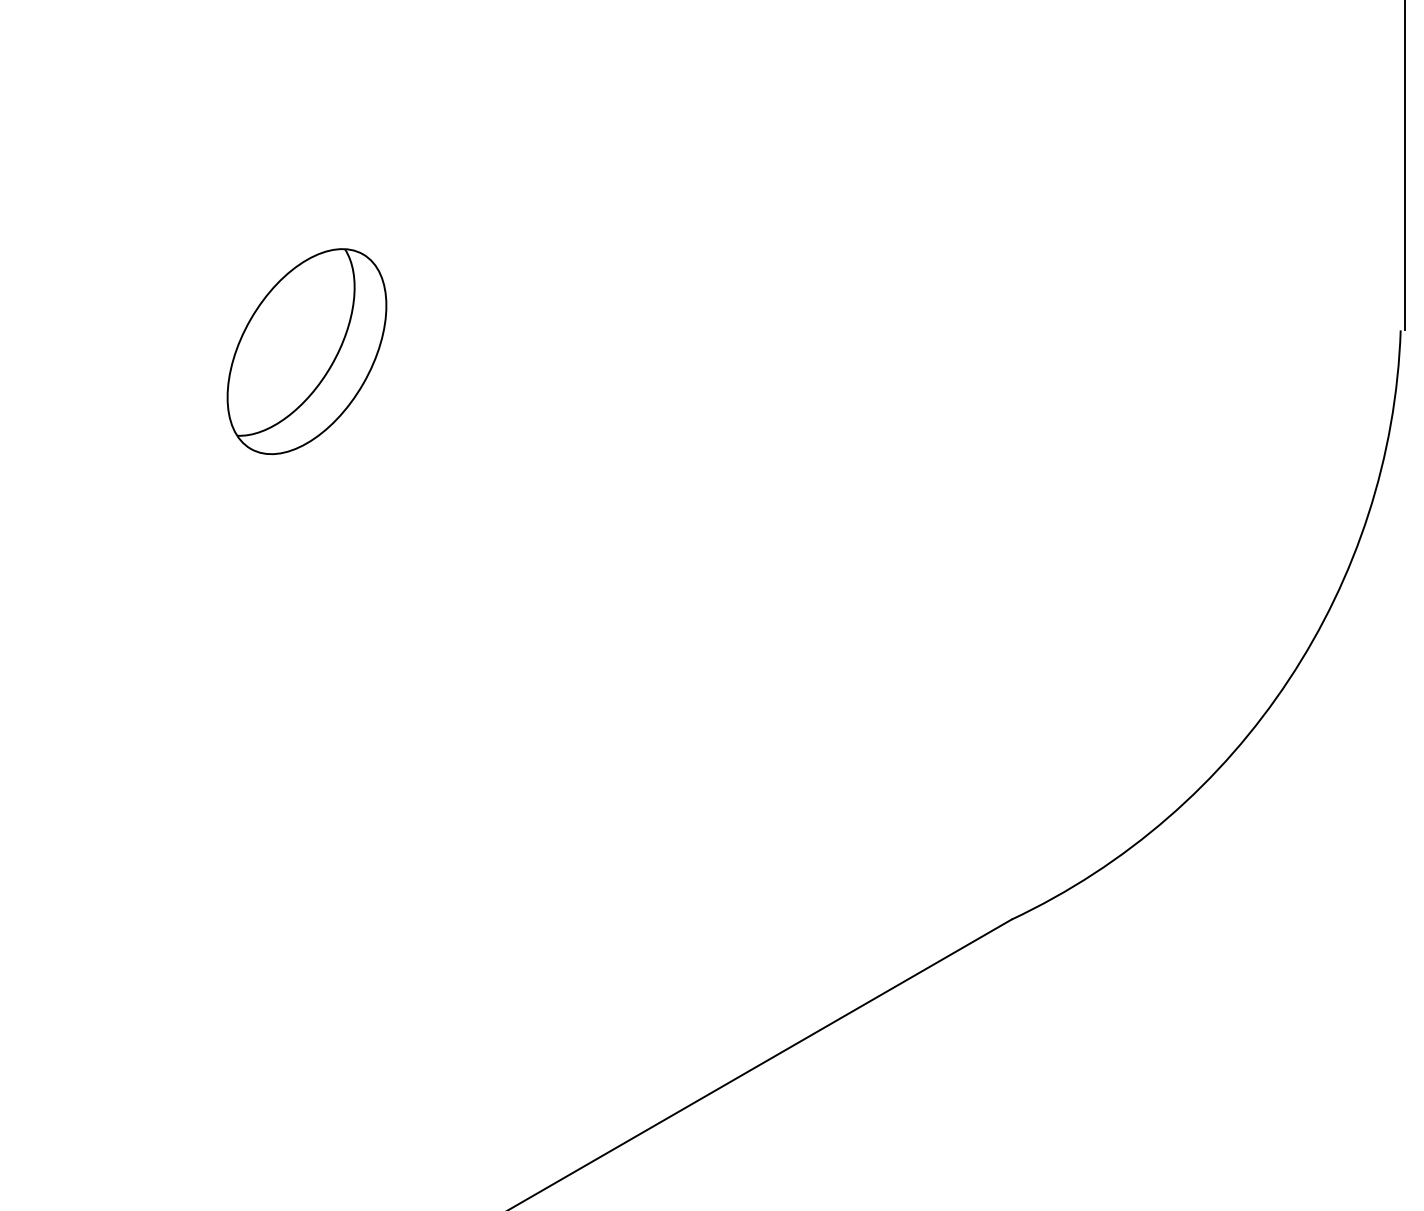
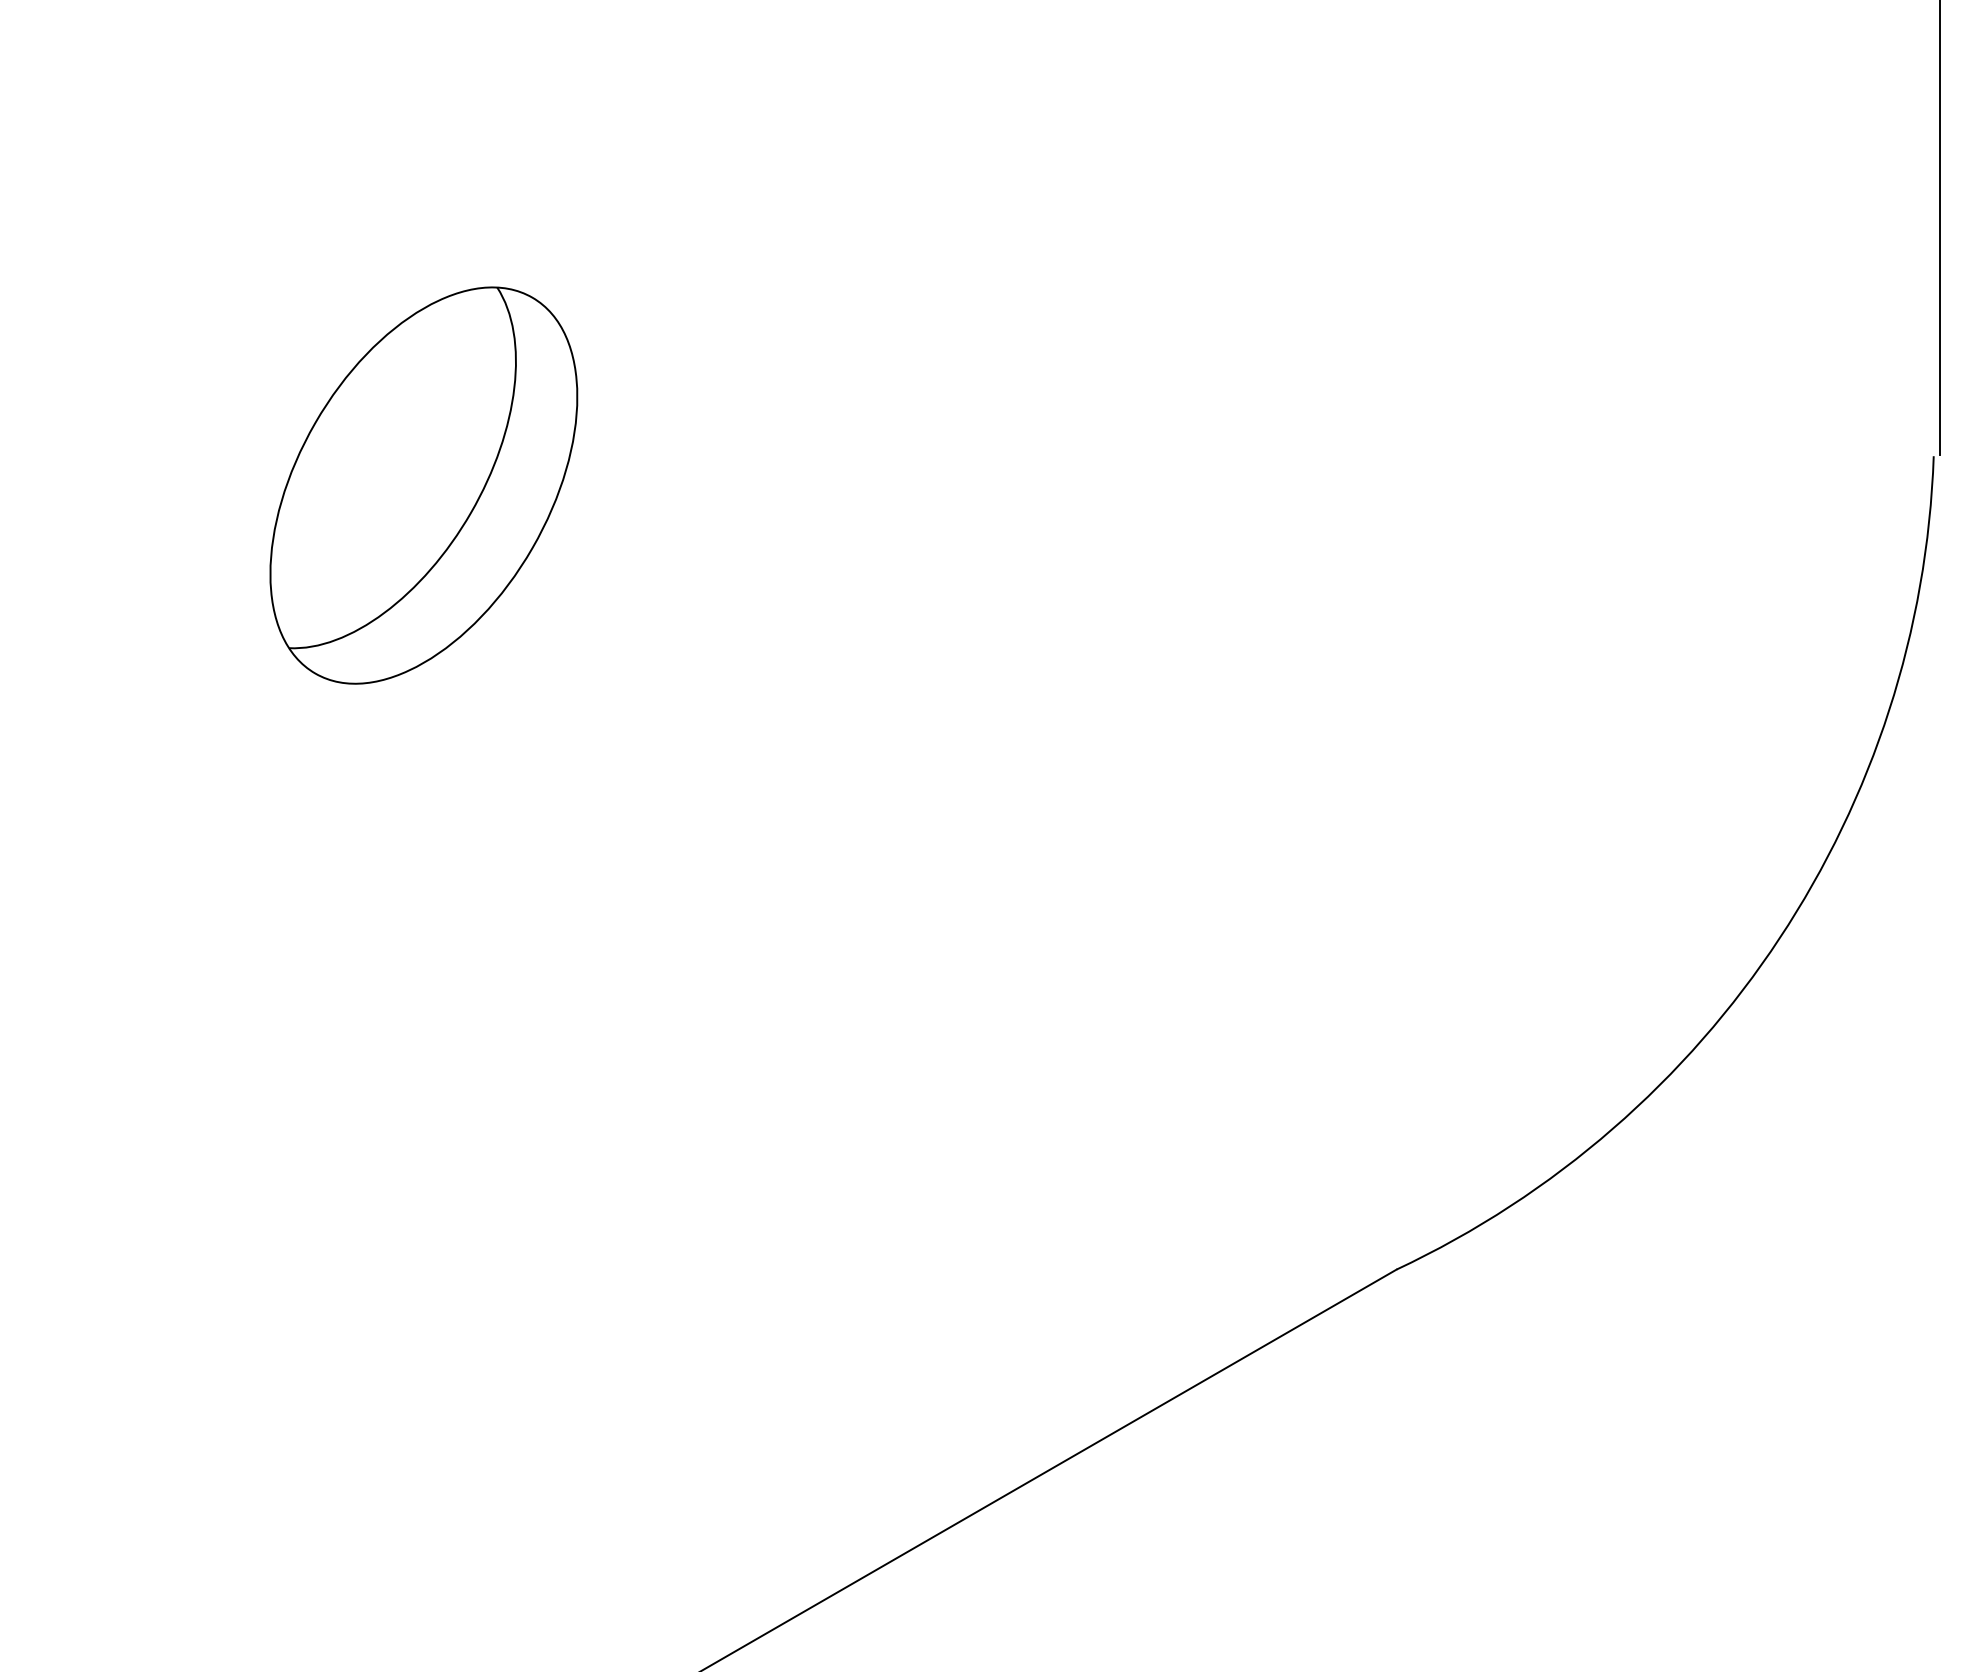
part: (306, 351) -> (423, 485), size x1.4

